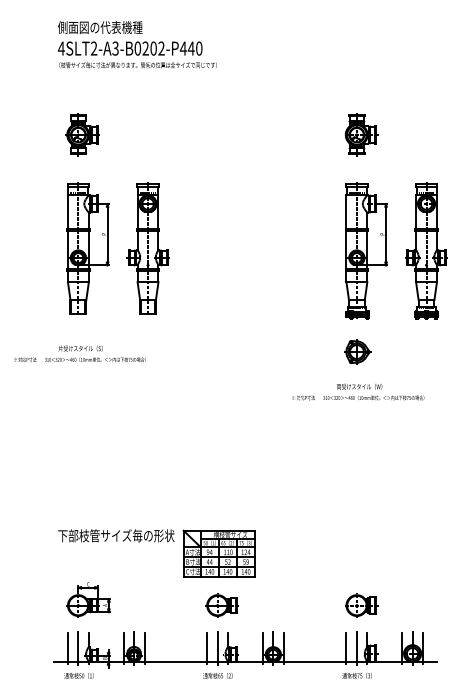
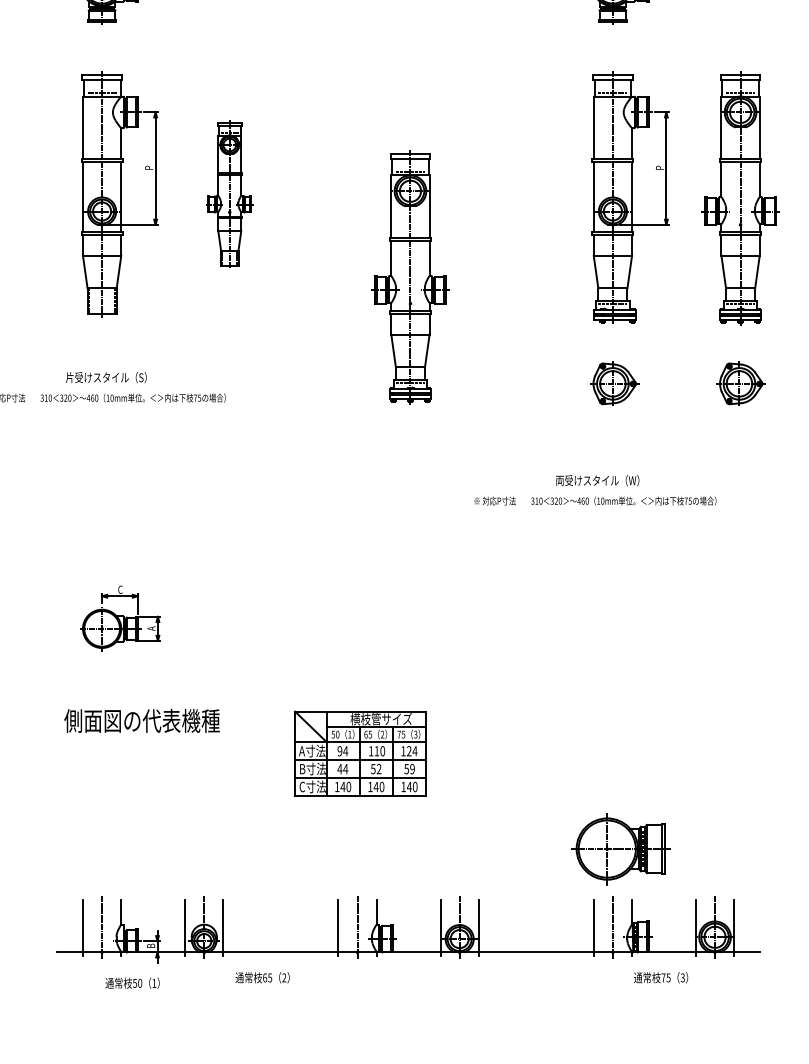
part: (147, 248) -> (228, 193), size x0.6
part: (246, 293) -> (410, 276), added
part: (426, 351) -> (740, 382), added
text: (358, 391) -> (595, 489), moved
text: (115, 535) -> (170, 720), 下部枝管サイズ毎の形状 -> 側面図の代表機種
part: (88, 599) -> (120, 617), moved
part: (221, 605) -> (364, 848), removed
part: (361, 605) -> (621, 848), size x1.6
text: (78, 675) -> (131, 982), moved
text: (217, 675) -> (261, 977), moved
text: (356, 675) -> (659, 977), moved

